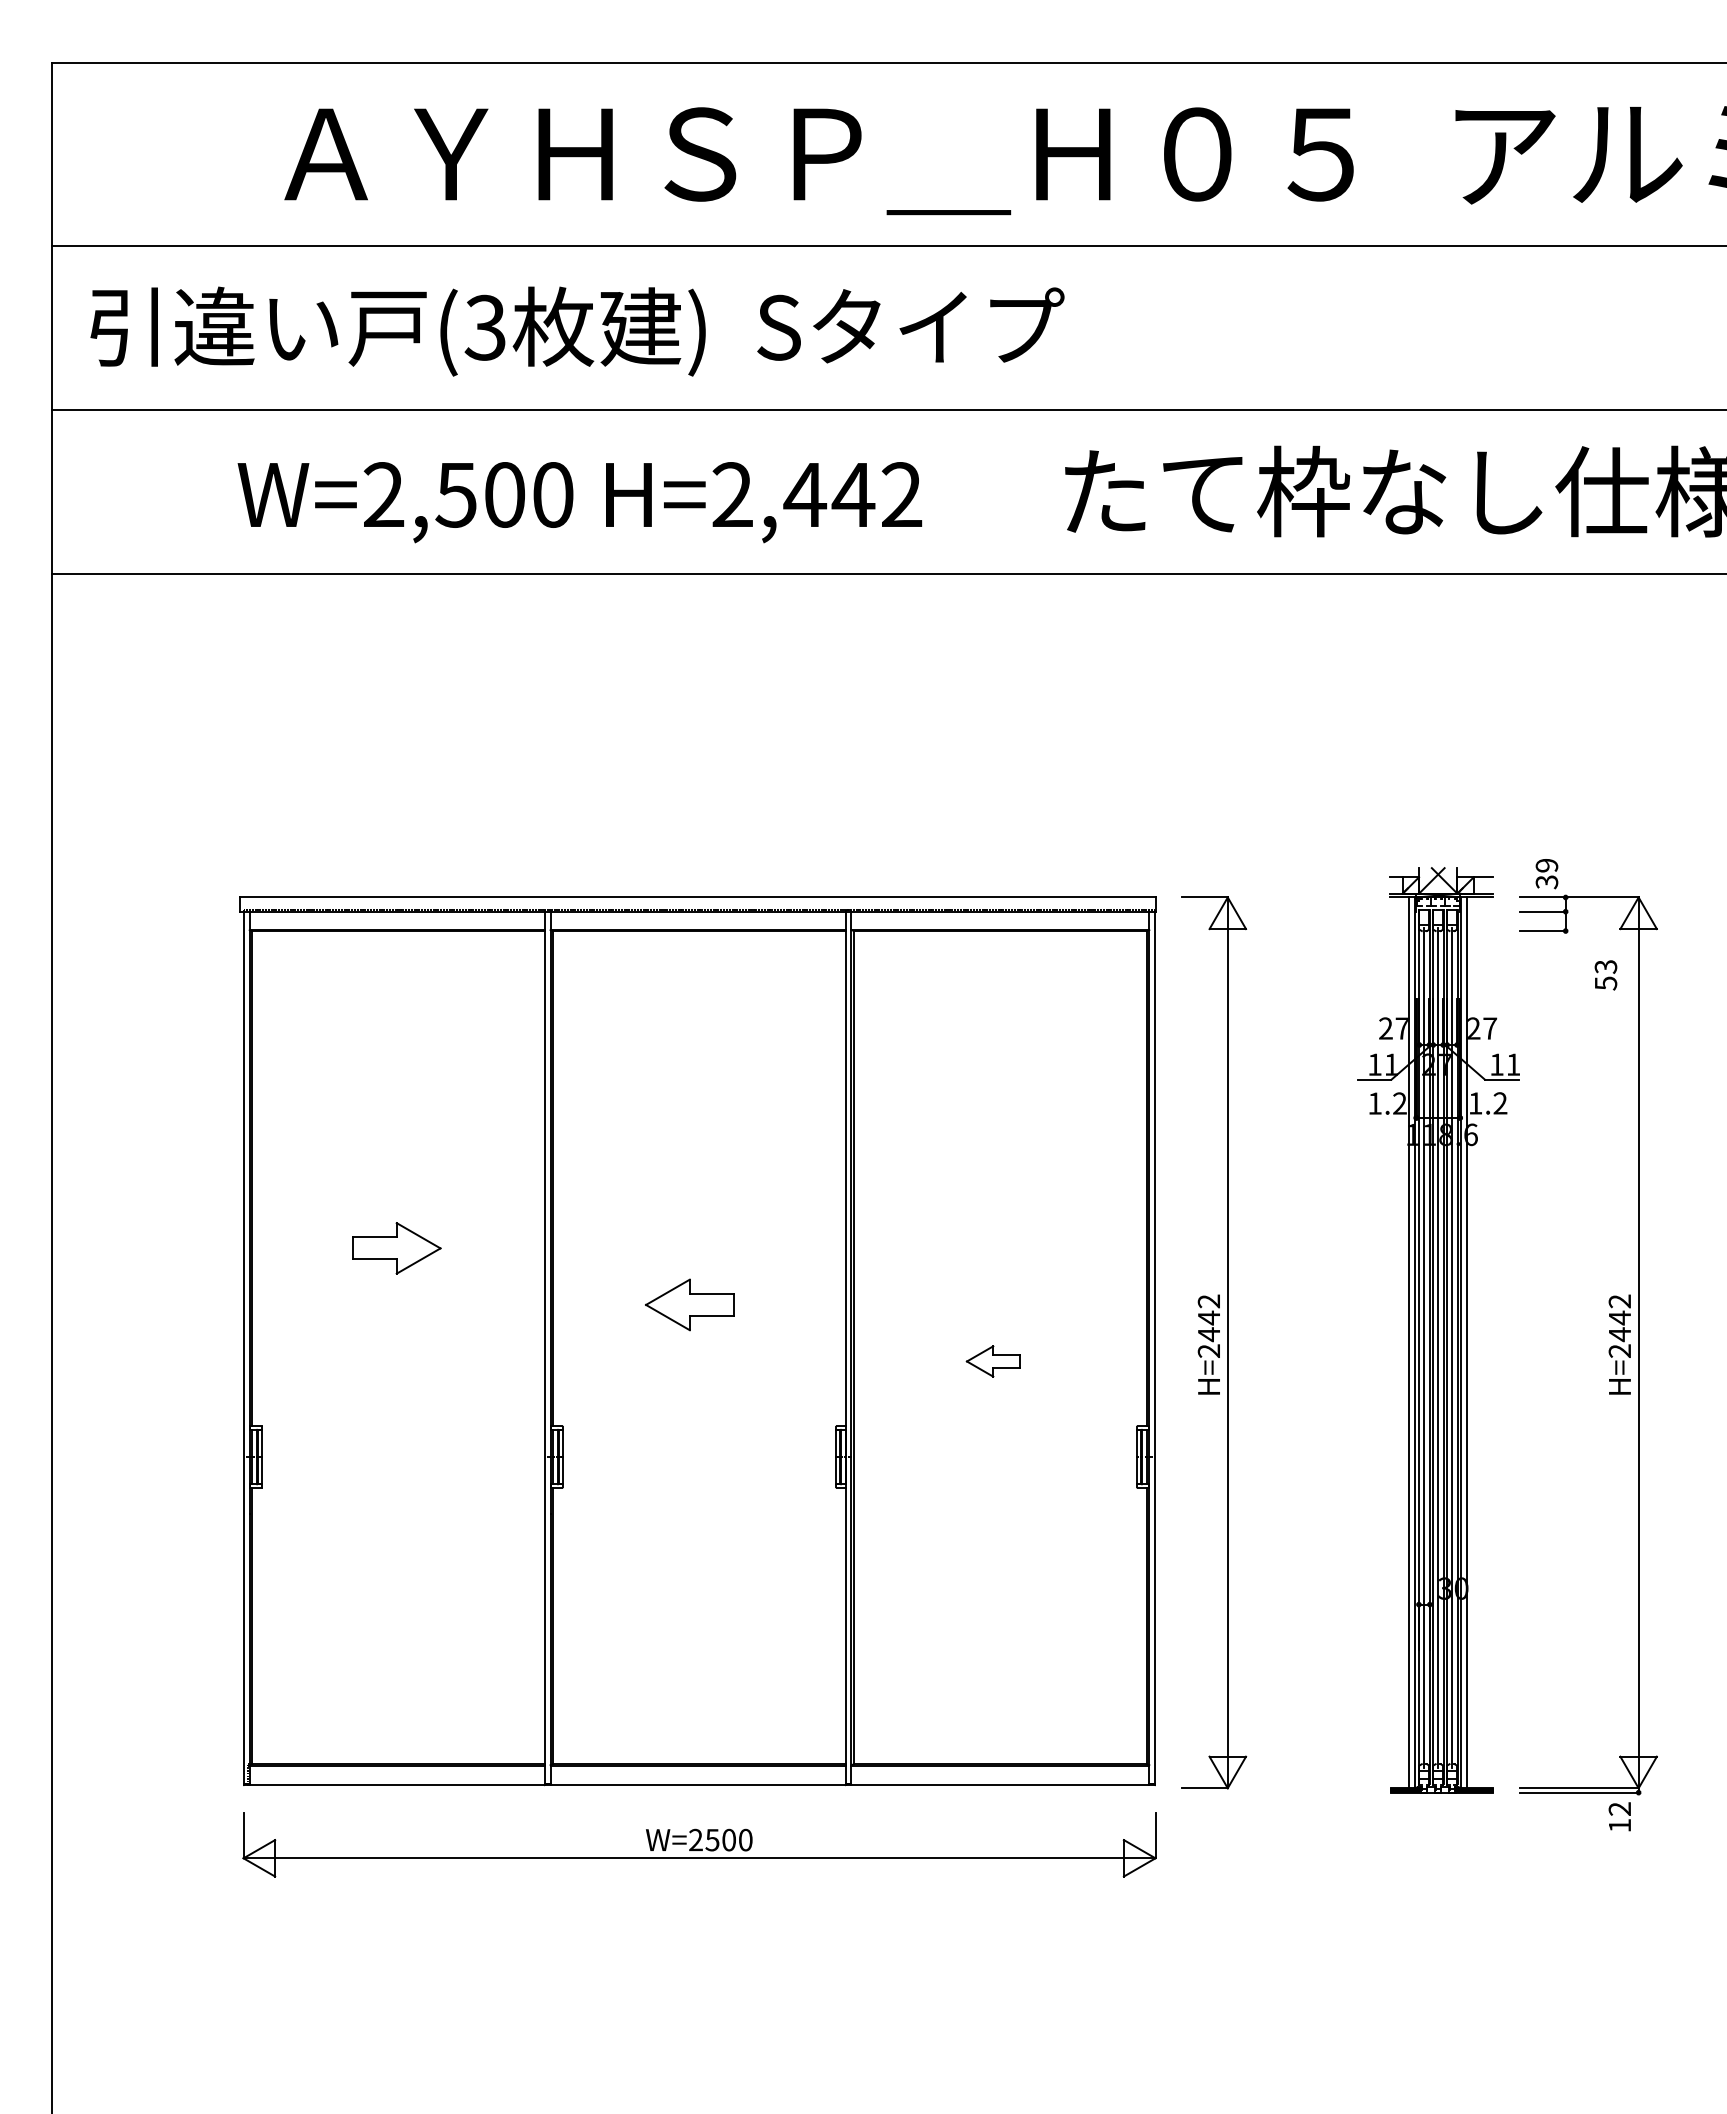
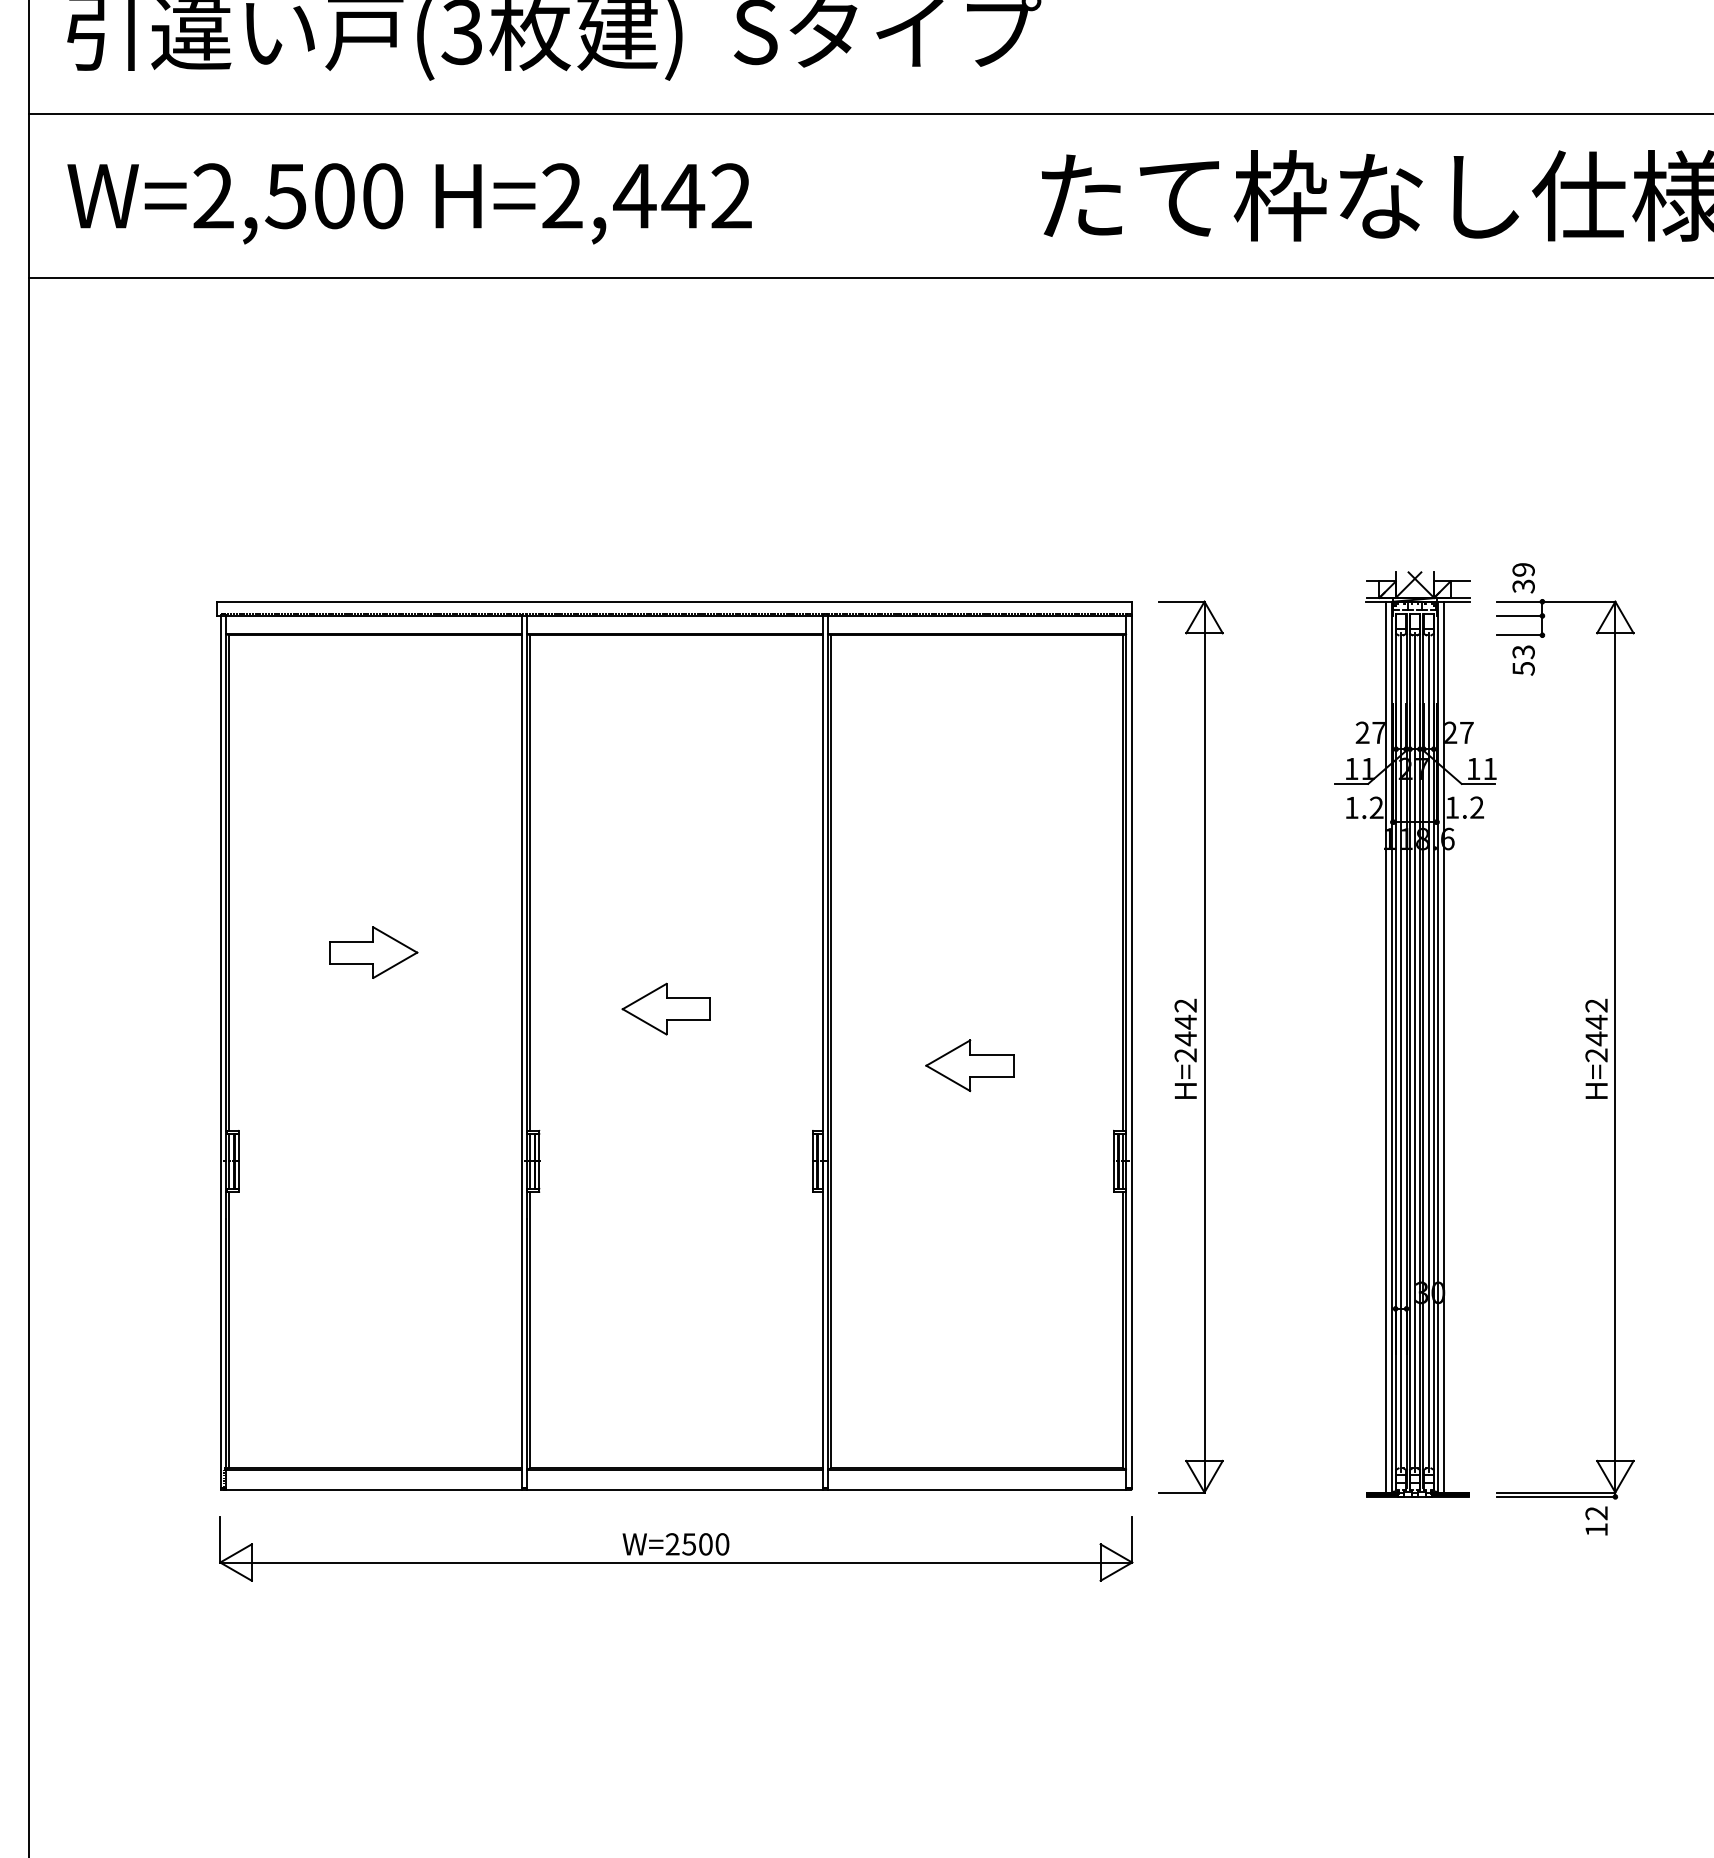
text: (579, 502) -> (409, 203), moved
text: (1605, 975) -> (1523, 660), moved
part: (992, 1361) -> (969, 1065), size x1.67

